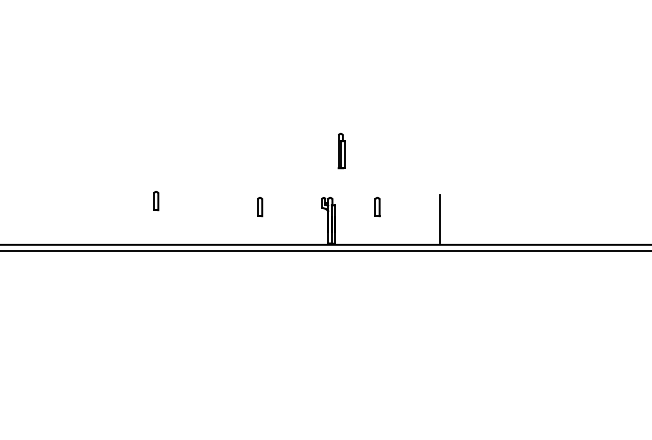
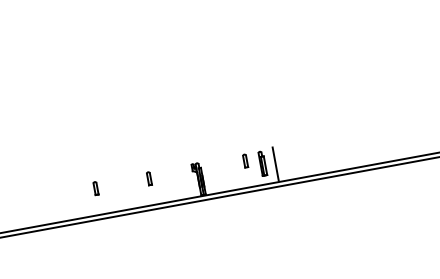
part: (341, 151) -> (262, 163), moved
part: (156, 201) -> (96, 188), moved
part: (377, 207) -> (245, 161), moved

